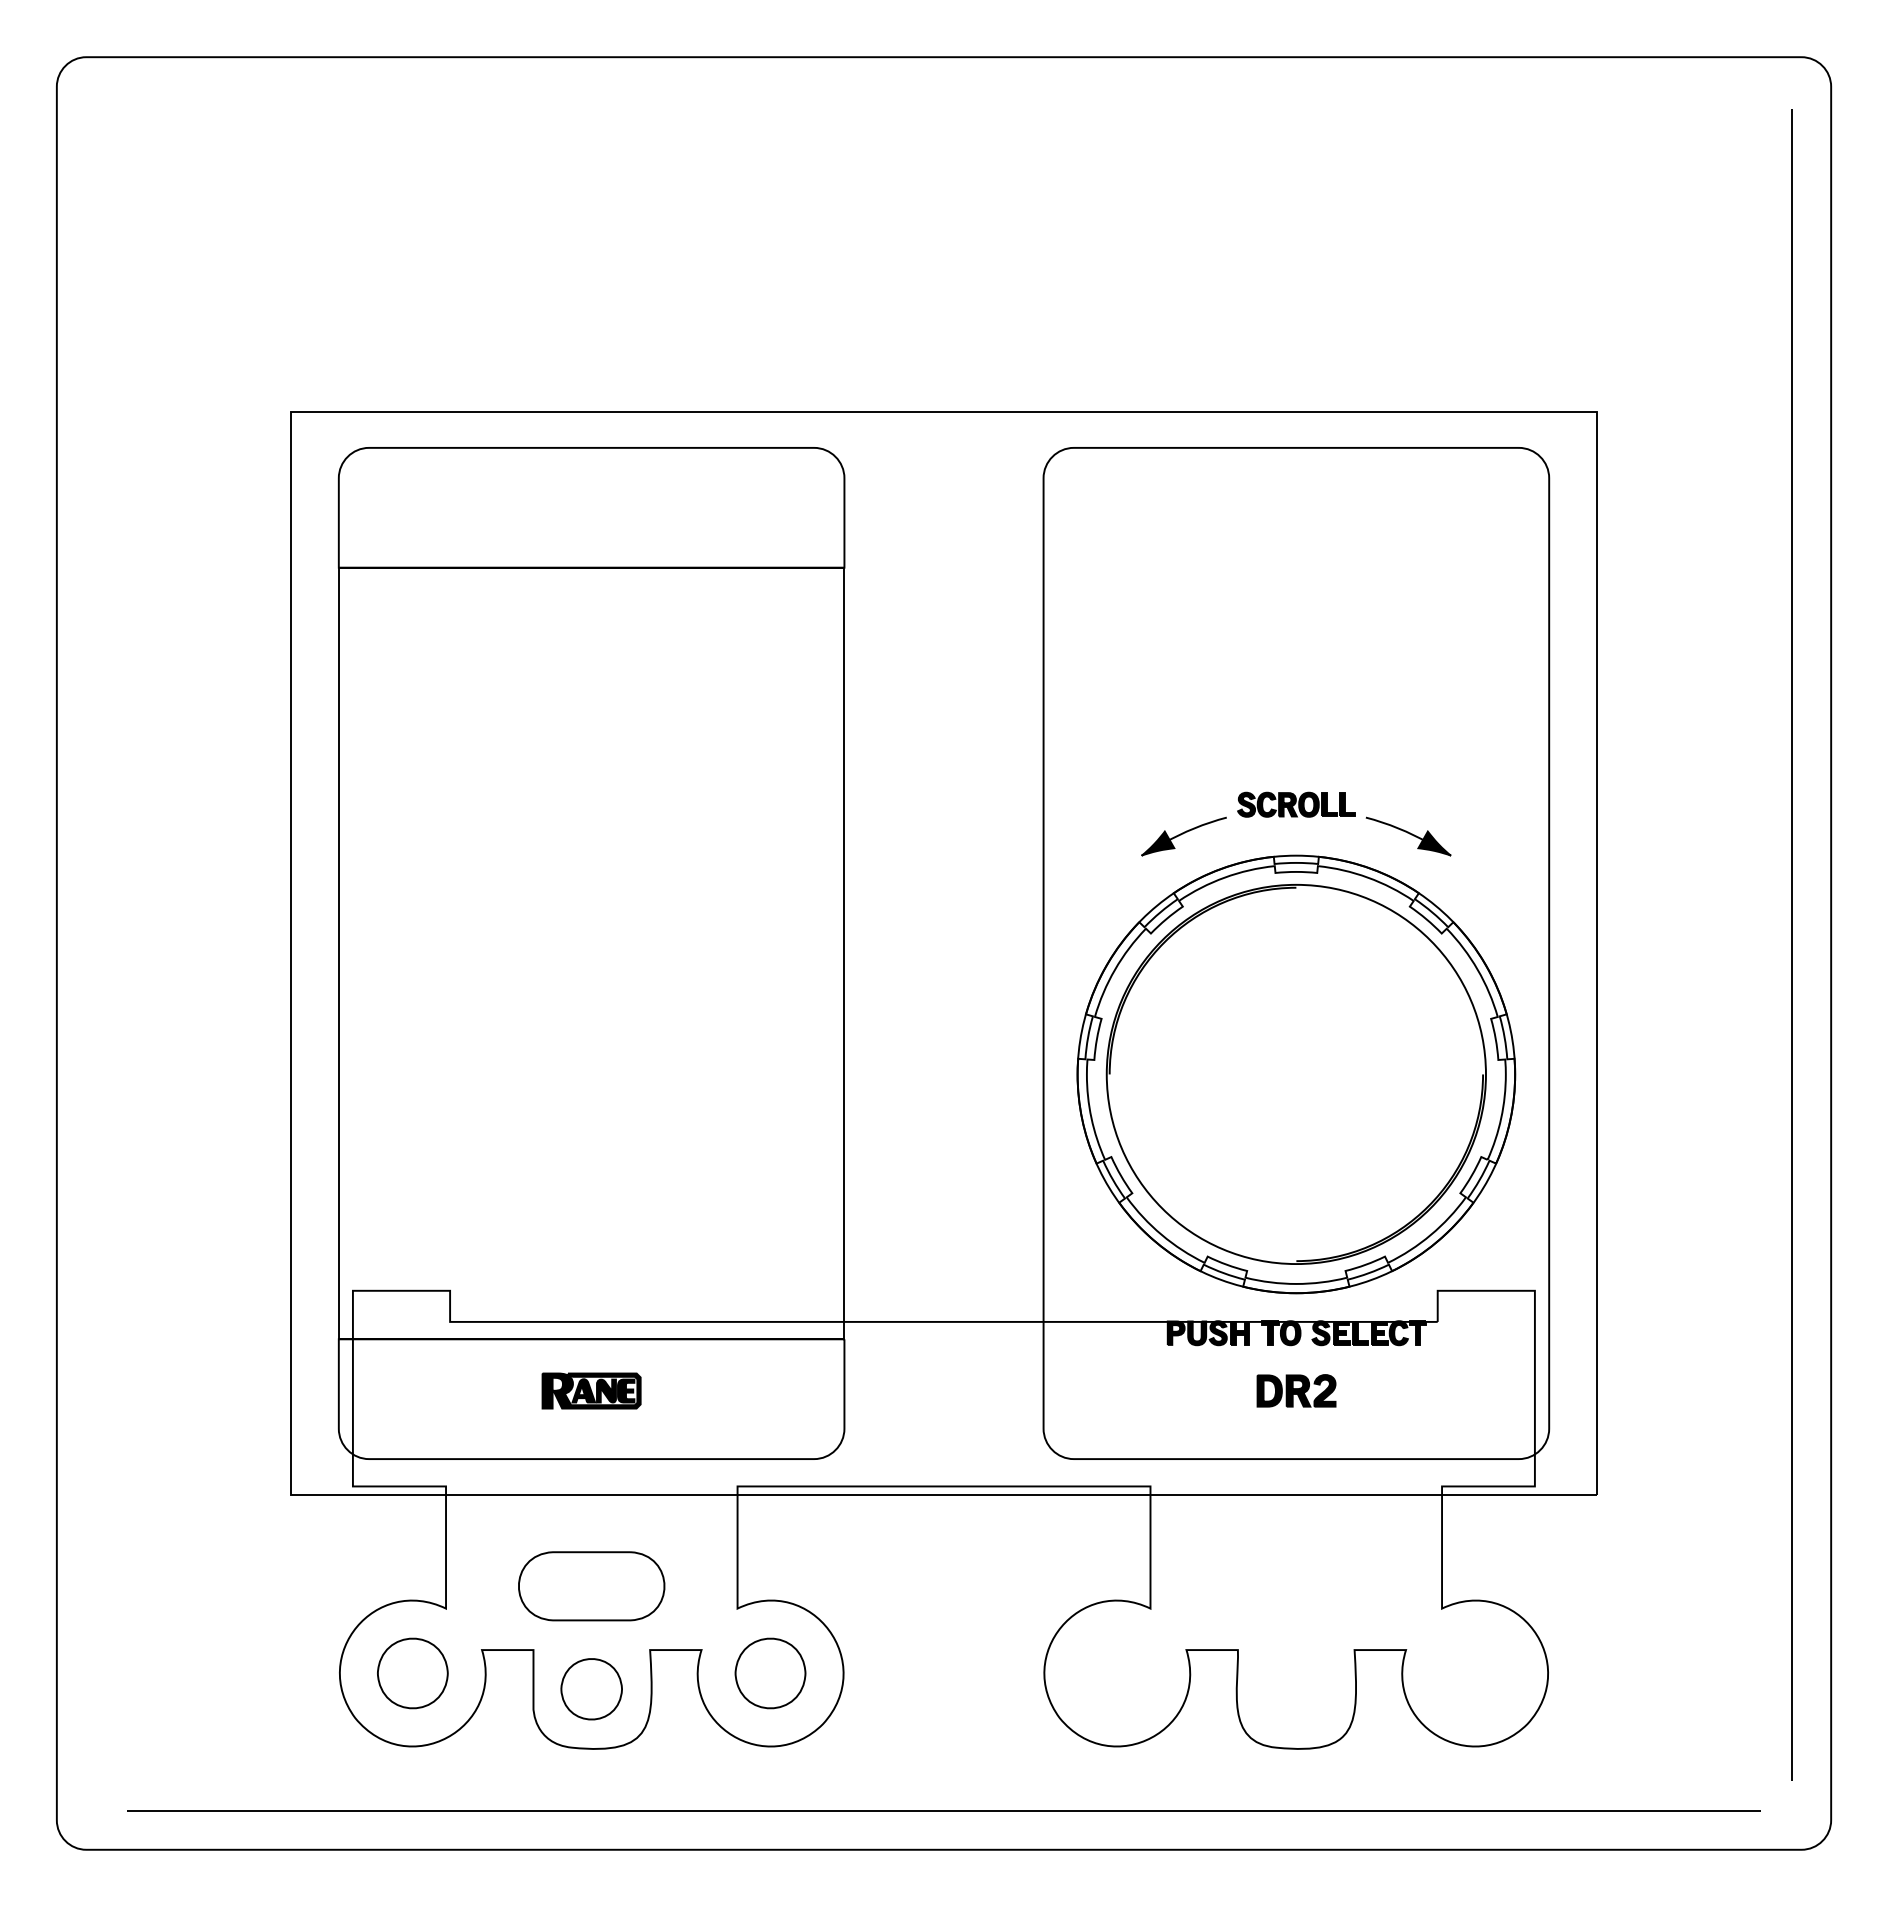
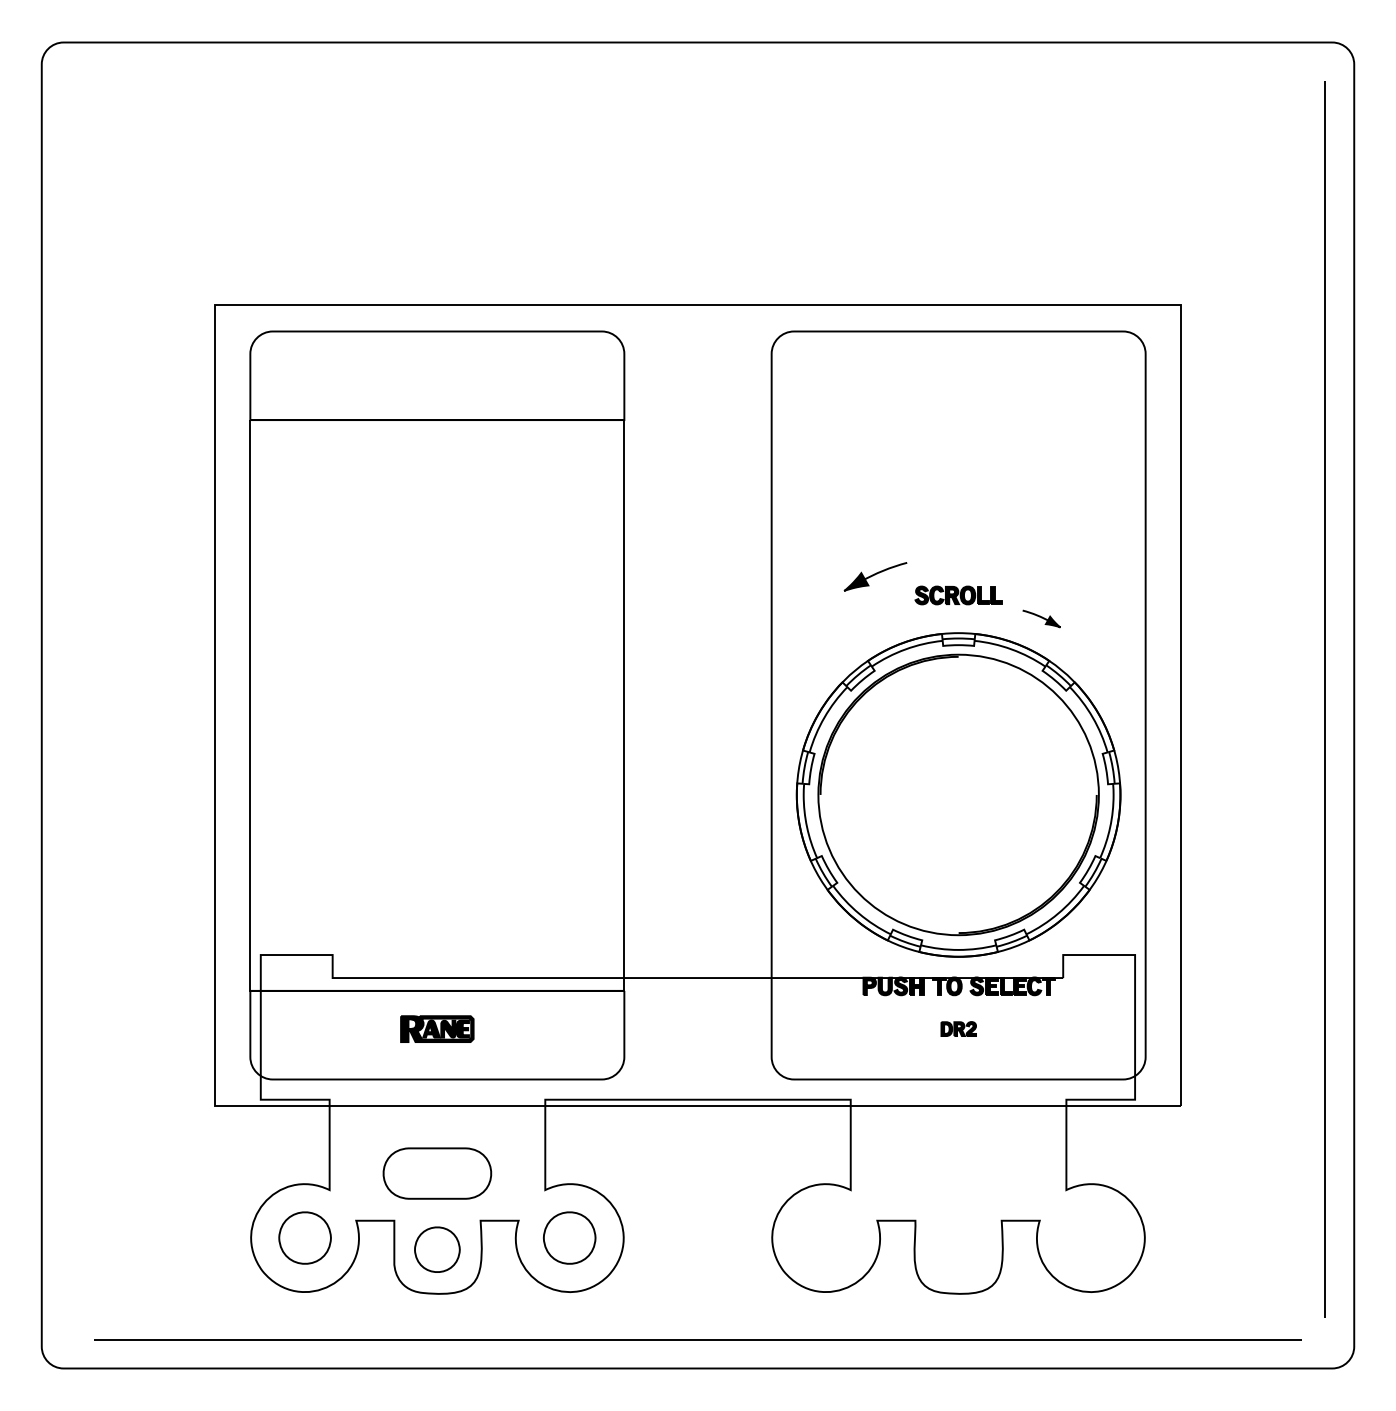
part: (1183, 836) -> (875, 576), moved
part: (1408, 836) -> (1041, 618), size x0.6
part: (1296, 1390) -> (958, 1028), size x0.6

